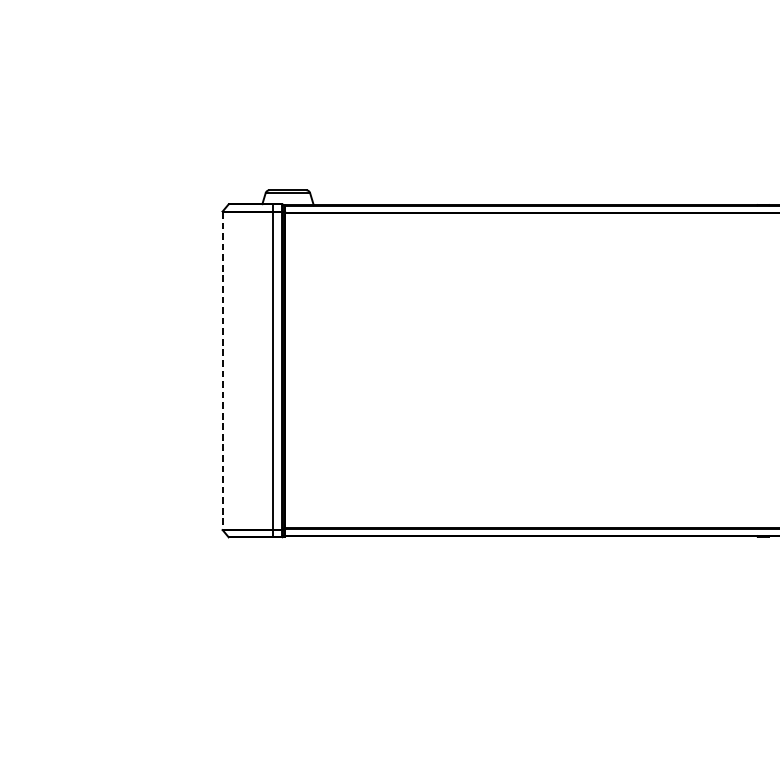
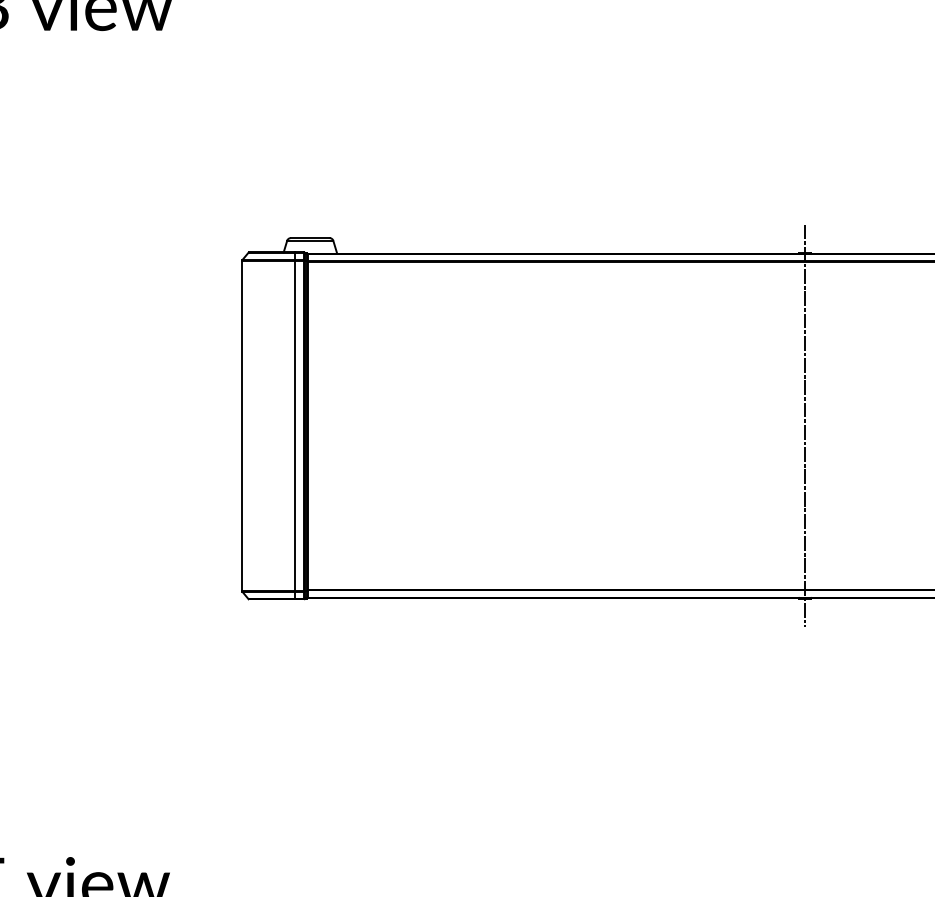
line: (763, 370) -> (805, 425), added
line: (222, 371) -> (242, 426), dashed -> solid

